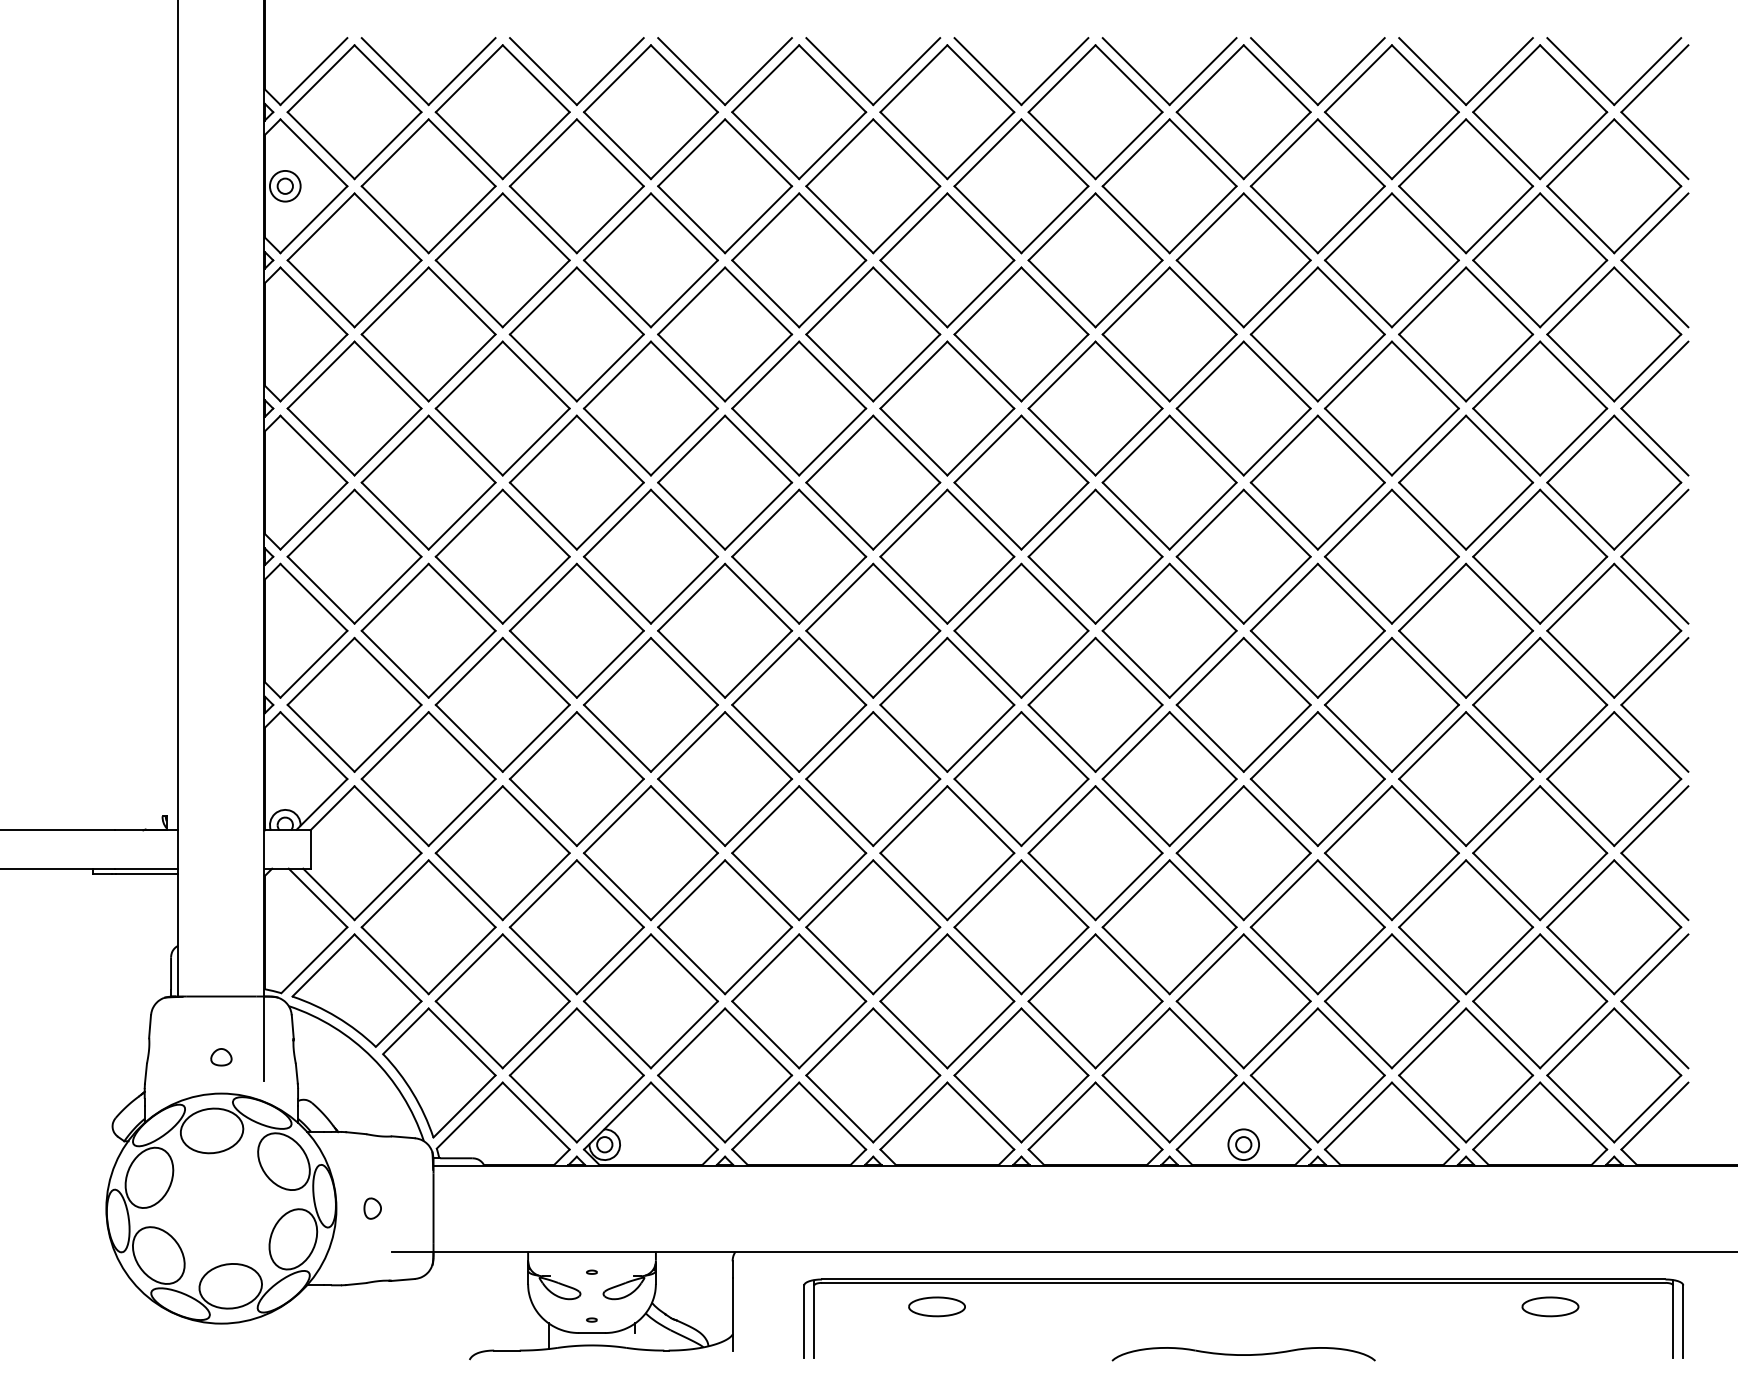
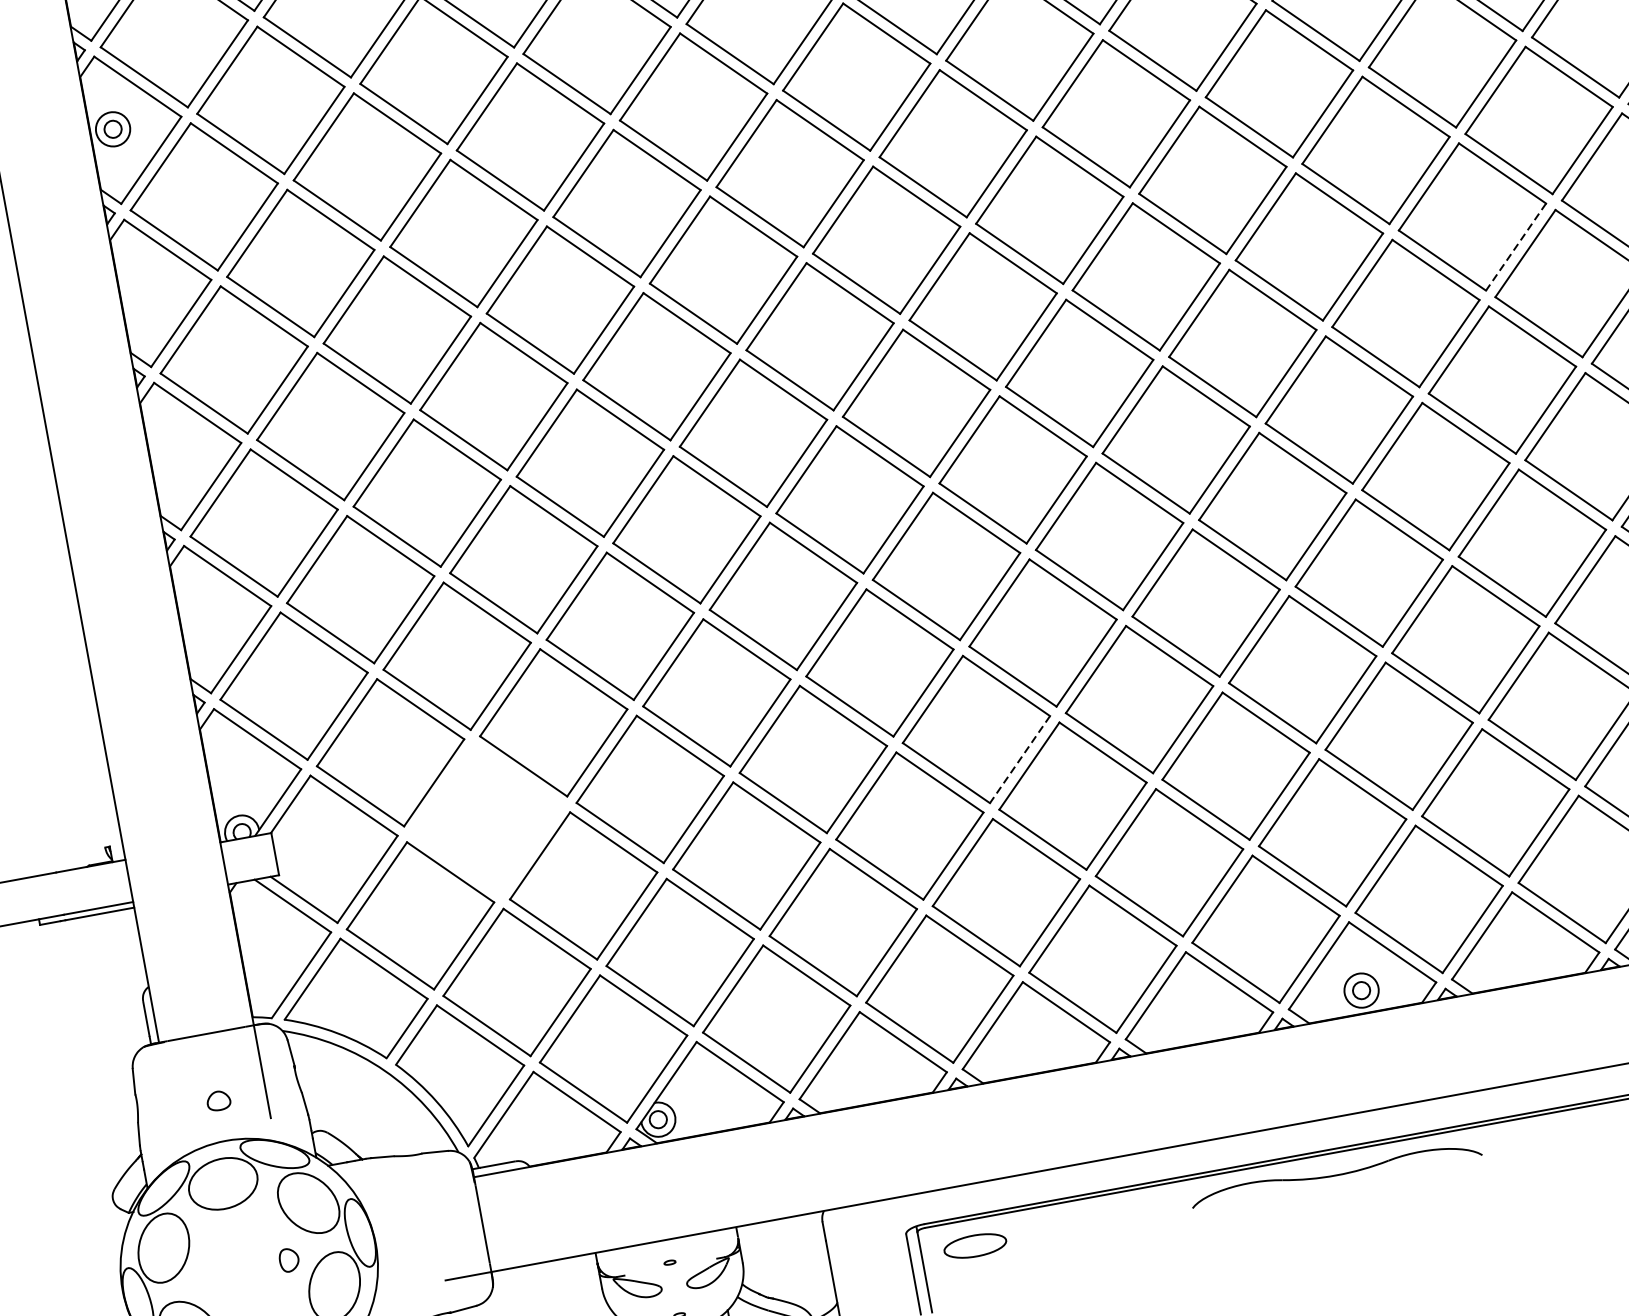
line: (1499, 516) -> (1516, 247), solid -> dashed
part: (502, 853) -> (486, 819), removed
line: (980, 886) -> (1019, 759), solid -> dashed
part: (372, 1208) -> (288, 1260), moved
part: (936, 1306) -> (974, 1245), moved
part: (1243, 1354) -> (1335, 1174), moved

